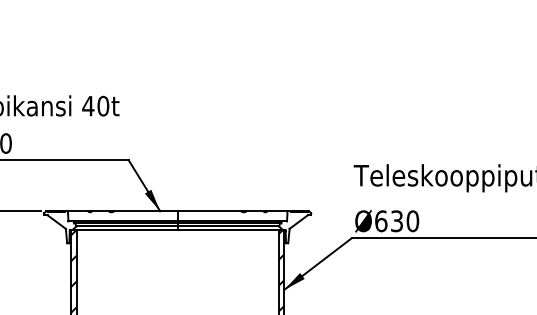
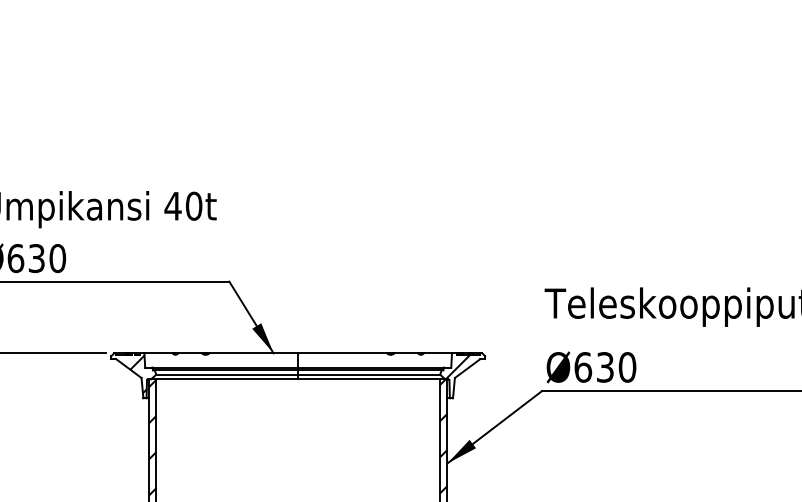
hatch: (291, 220) -> (457, 366), added
hatch: (63, 226) -> (138, 374), added

